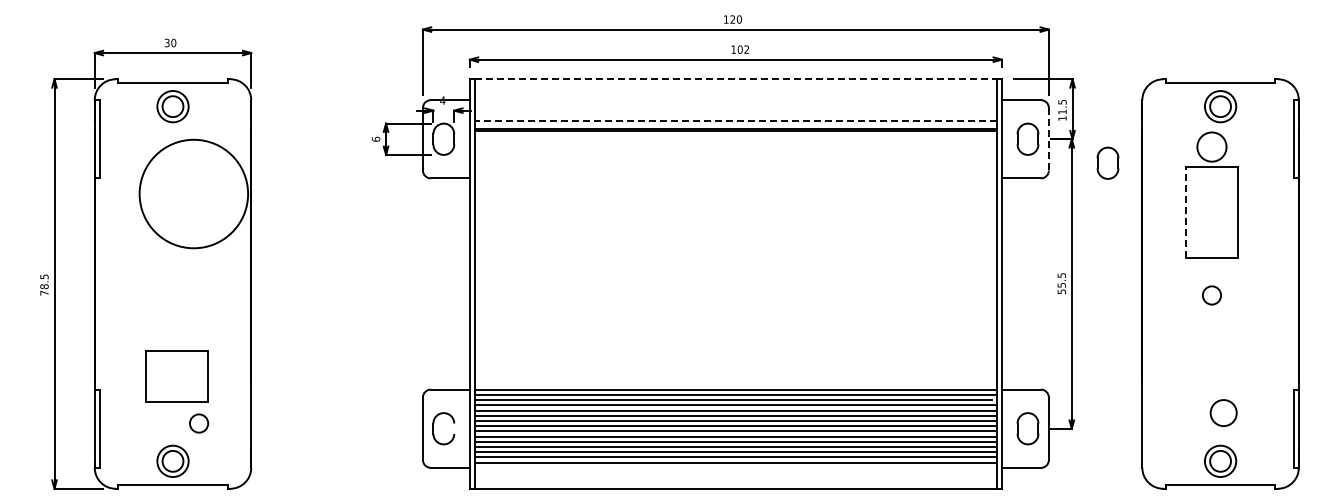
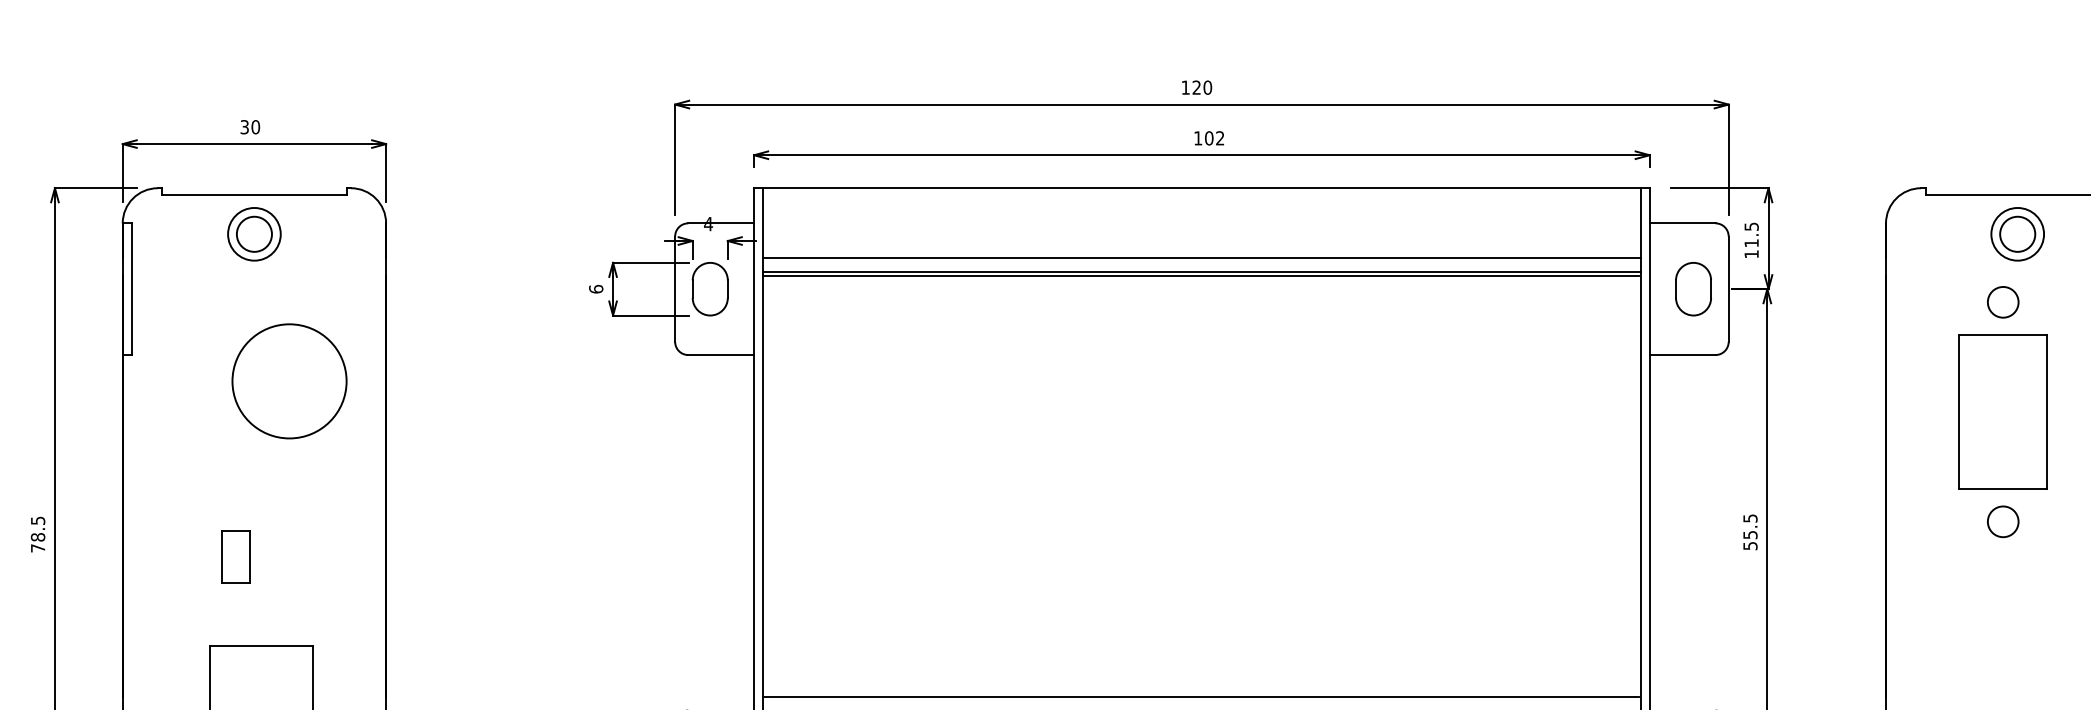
line: (735, 79) -> (1201, 188), dashed -> solid
line: (735, 121) -> (1201, 259), dashed -> solid
line: (1048, 139) -> (1728, 289), dashed -> solid
circle: (1211, 146) -> (2002, 301), size x0.62
part: (1107, 162) -> (1827, 328), removed
circle: (193, 193) -> (288, 380), size x0.62
line: (1185, 212) -> (1958, 412), dashed -> solid
circle: (1211, 295) -> (2002, 521), moved
part: (161, 298) -> (235, 557), added
line: (735, 381) -> (1201, 696), added

